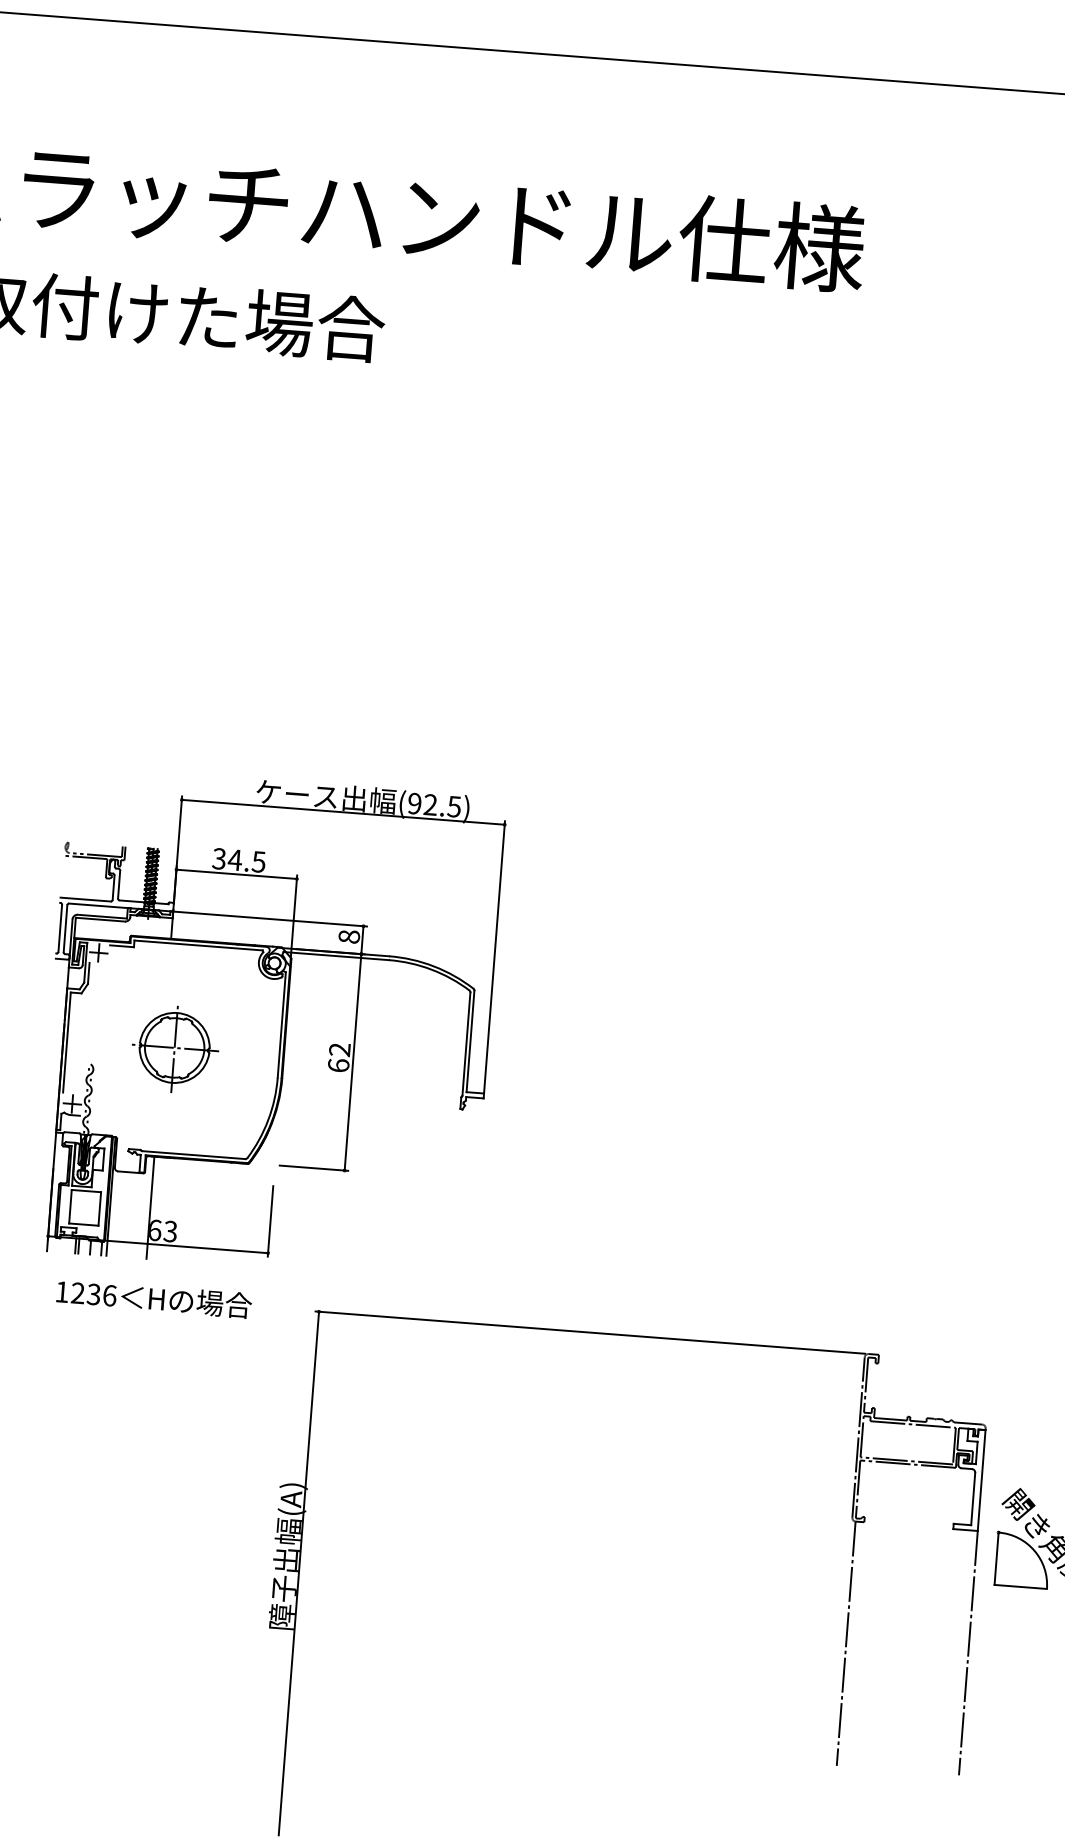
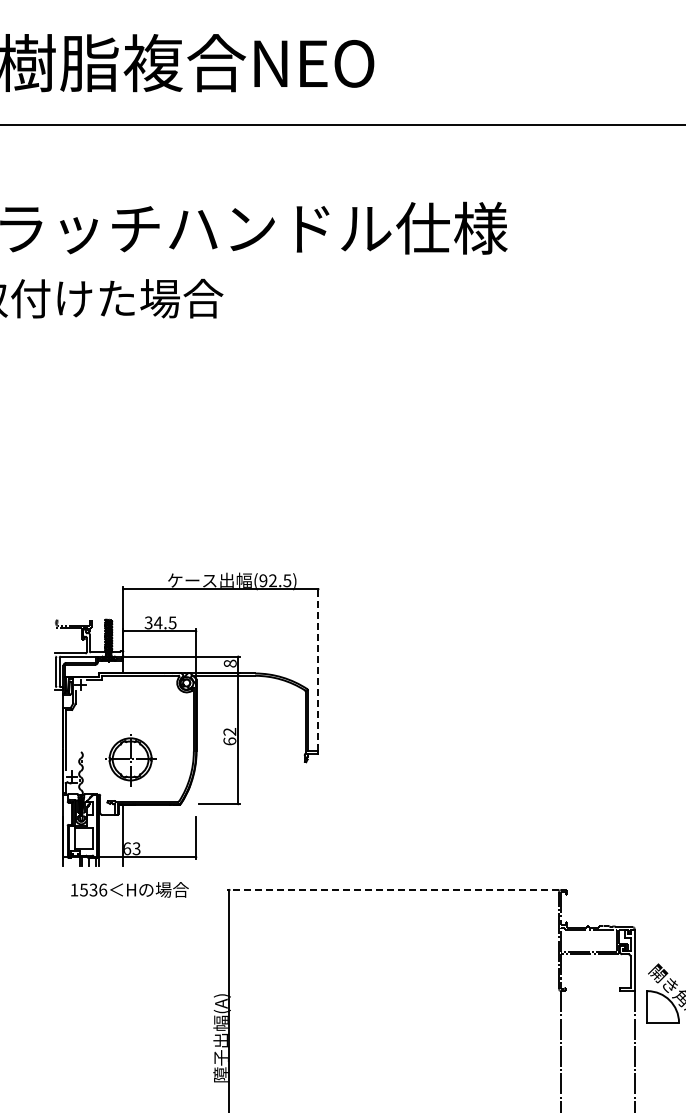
line: (494, 956) -> (318, 668), solid -> dashed
part: (174, 1049) -> (130, 760), moved
text: (77, 1292) -> (83, 889), 1236 -> 1536
line: (590, 1333) -> (393, 890), solid -> dashed

